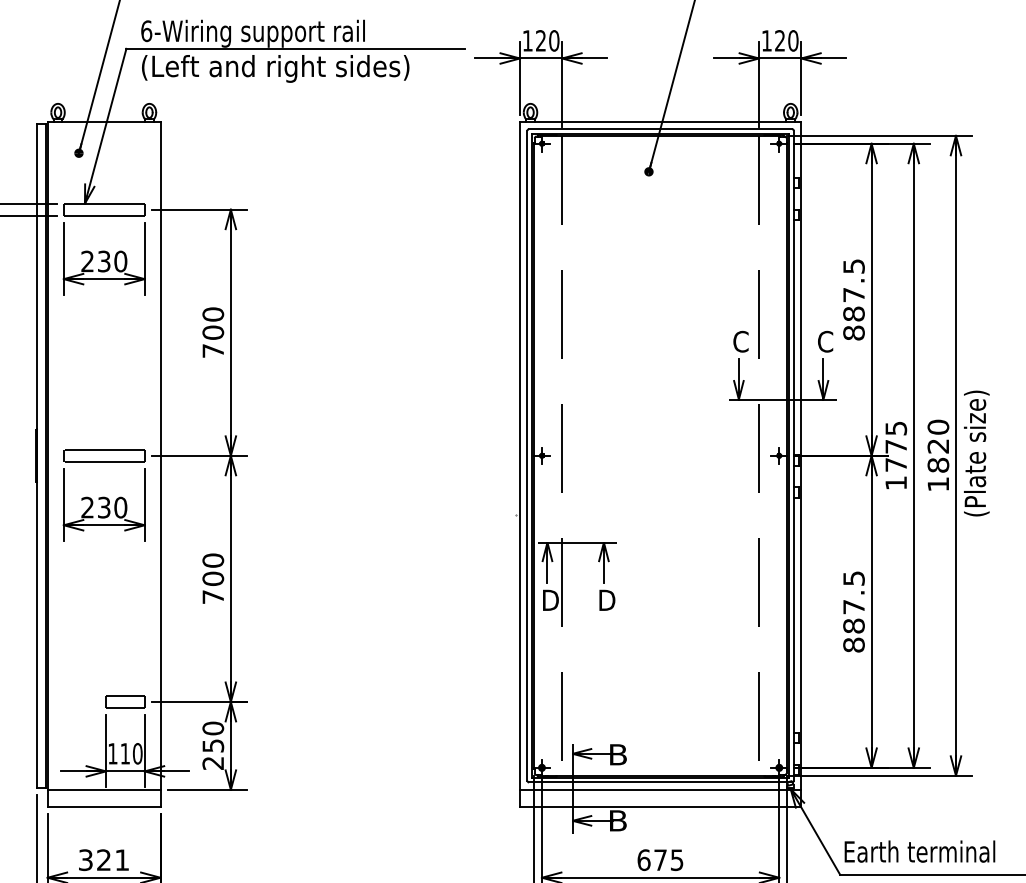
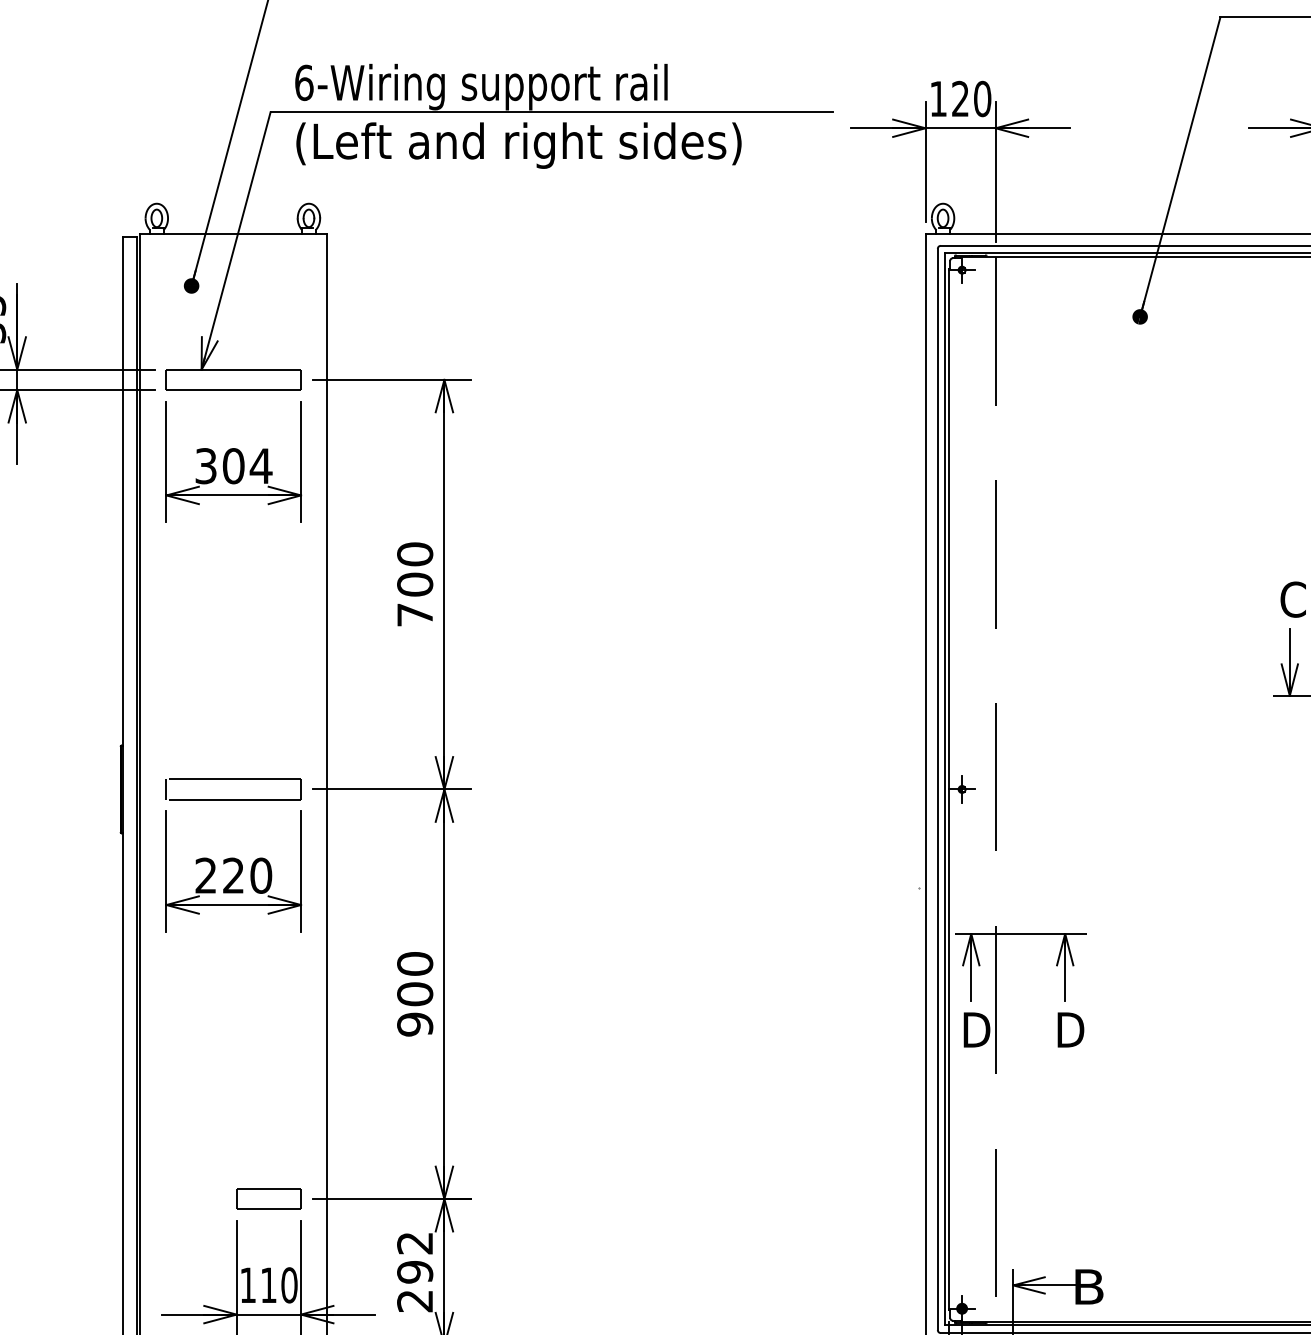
text: (104, 261) -> (234, 466), 230 -> 304
text: (104, 507) -> (234, 875), 230 -> 220
text: (213, 597) -> (415, 1025), 700 -> 900
text: (213, 736) -> (415, 1256), 250 -> 292

